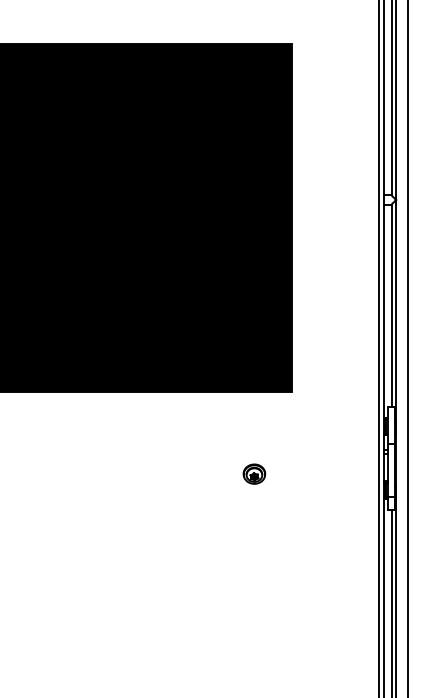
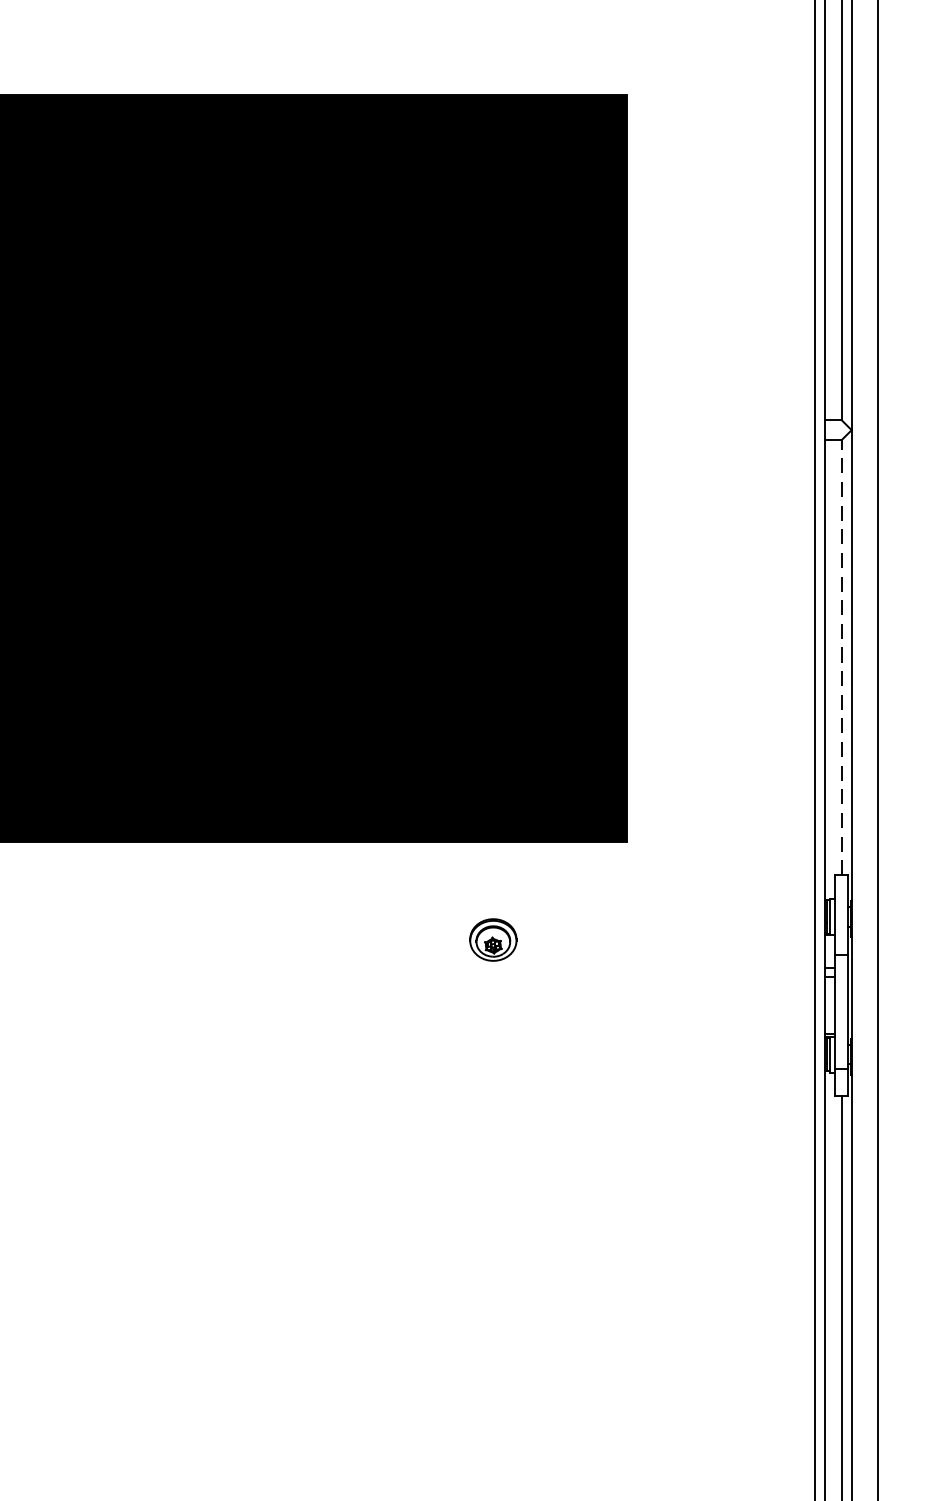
line: (391, 305) -> (841, 656), solid -> dashed
part: (254, 473) -> (493, 938), moved

